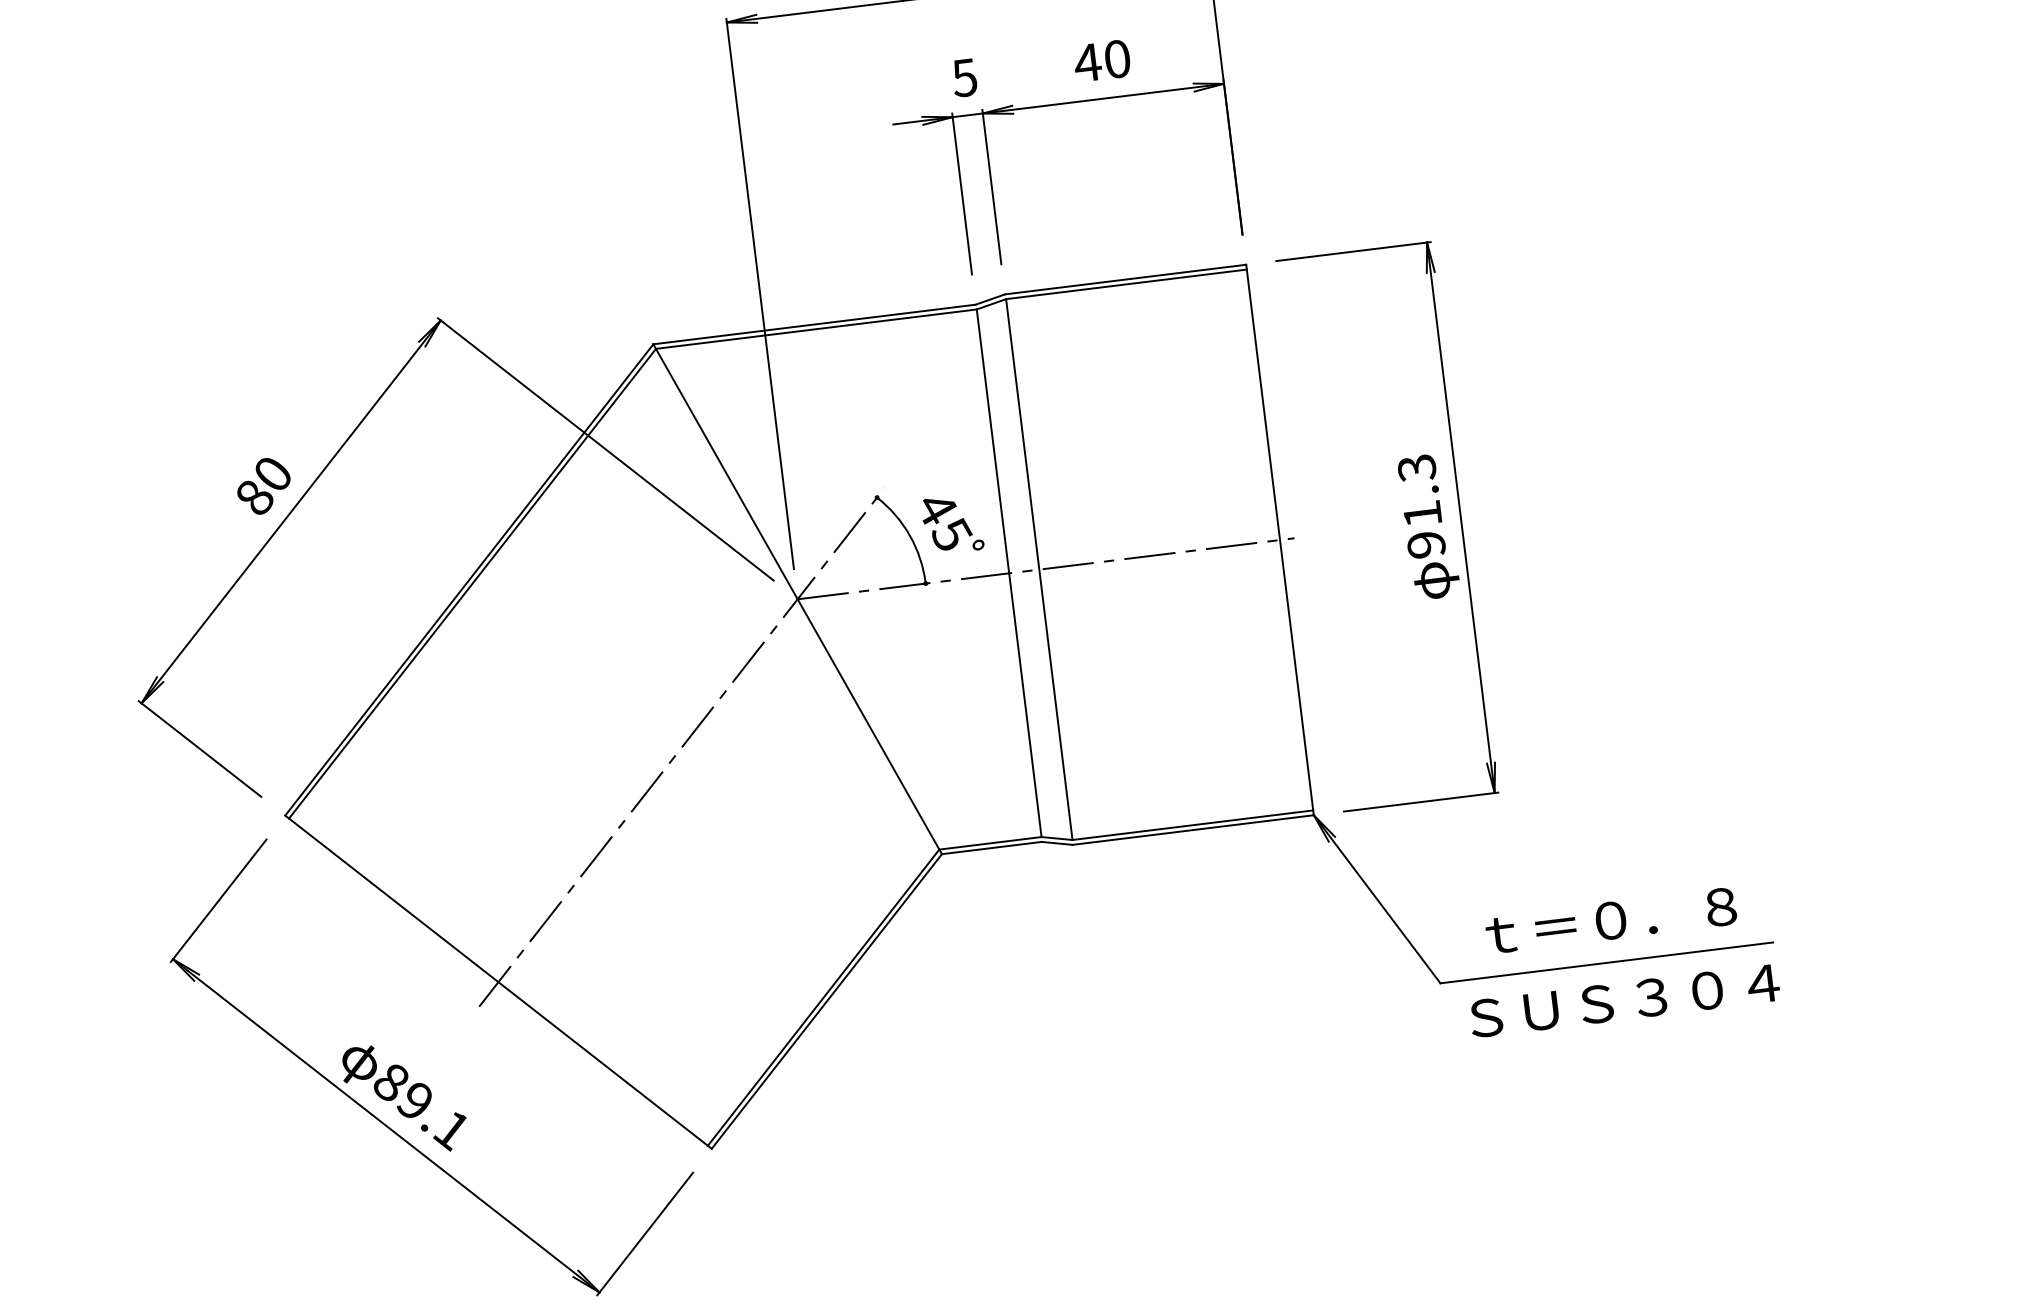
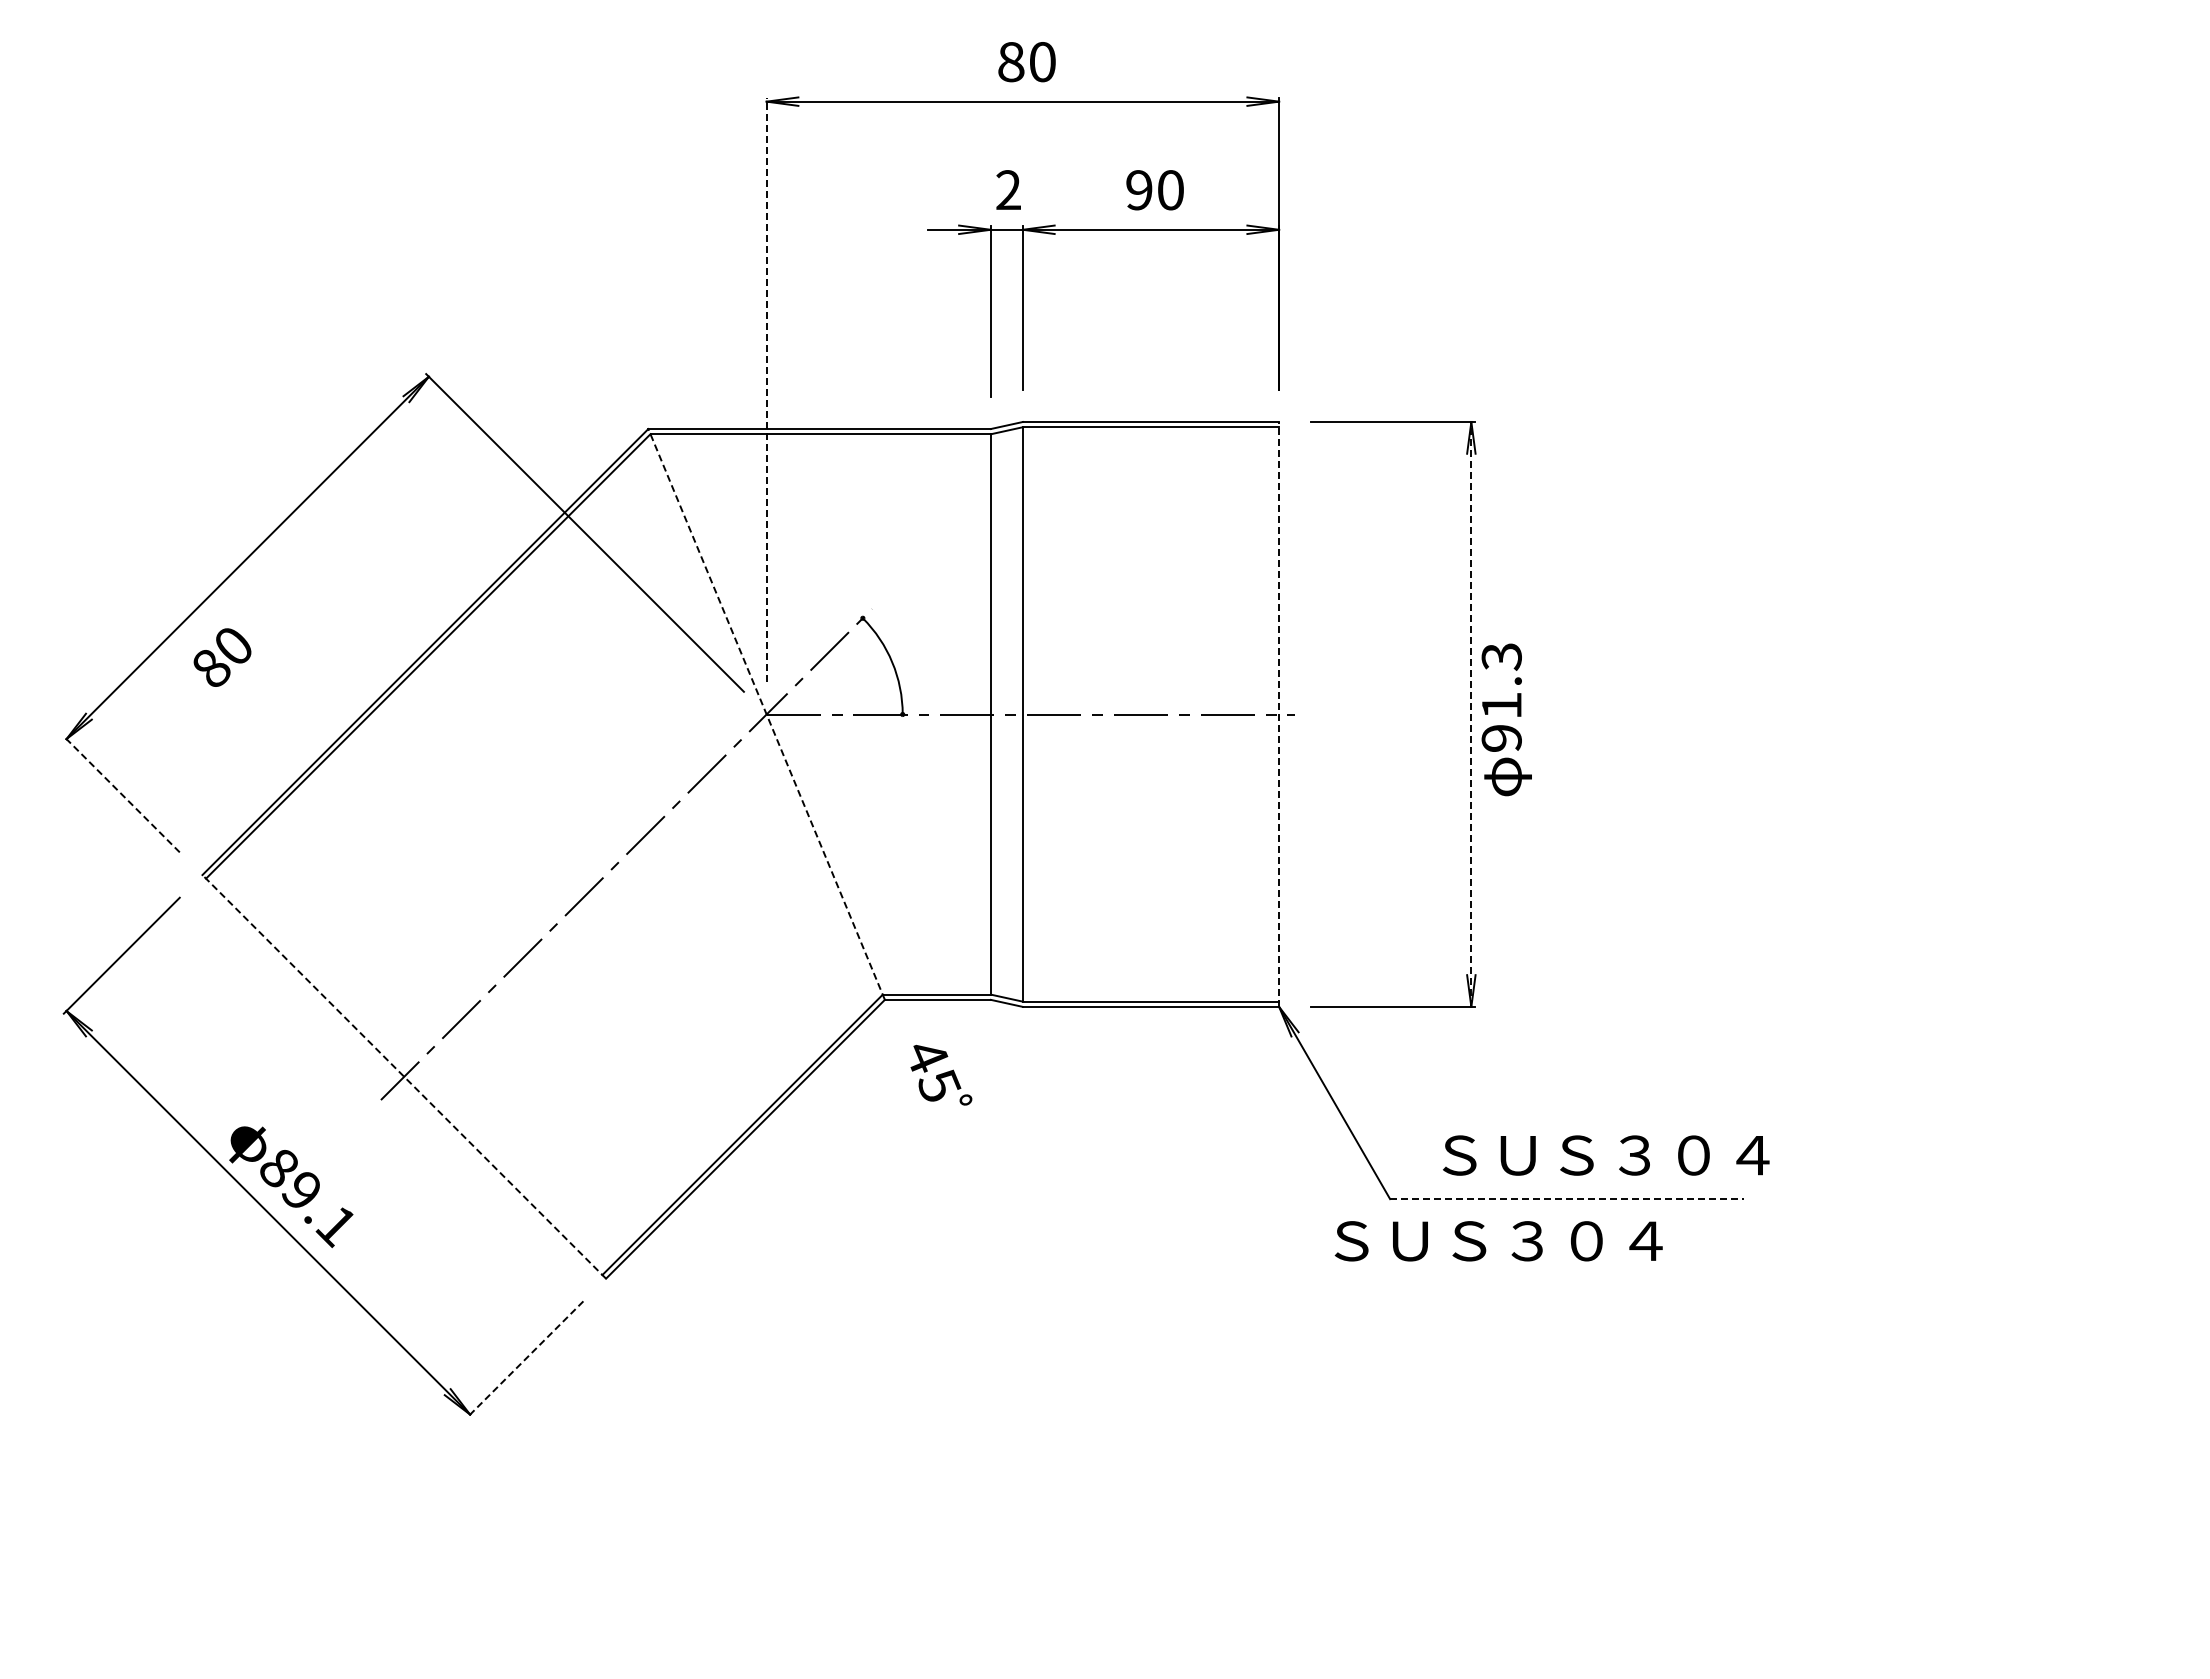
text: (1088, 63) -> (1139, 190), 40 -> 90
text: (963, 78) -> (1007, 190), 5 -> 2
line: (759, 293) -> (766, 389), solid -> dashed
text: (263, 486) -> (222, 657), moved
line: (1460, 516) -> (1471, 713), solid -> dashed
text: (952, 523) -> (941, 1074), moved
text: (1428, 526) -> (1506, 719), moved
line: (1280, 539) -> (1279, 713), solid -> dashed
line: (797, 599) -> (766, 714), solid -> dashed
line: (199, 749) -> (121, 794), solid -> dashed
text: (1639, 917) -> (1606, 1155), ｔ＝０．８ -> ＳＵＳ３０４
line: (1606, 963) -> (1566, 1199), solid -> dashed
line: (497, 981) -> (403, 1076), solid -> dashed
text: (1624, 1001) -> (1498, 1241), moved
line: (645, 1234) -> (525, 1359), solid -> dashed

